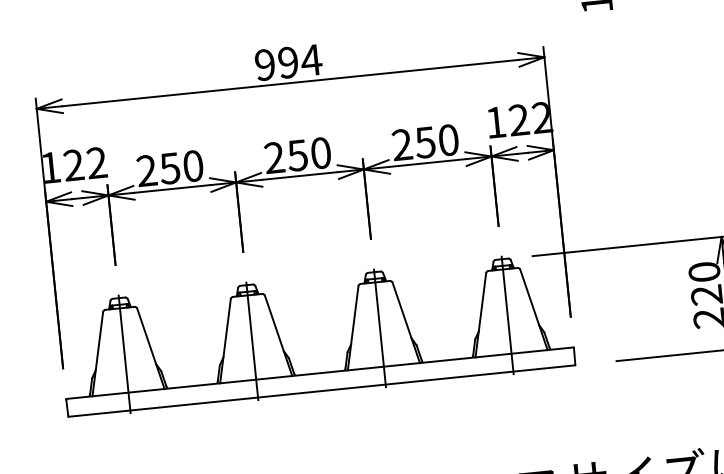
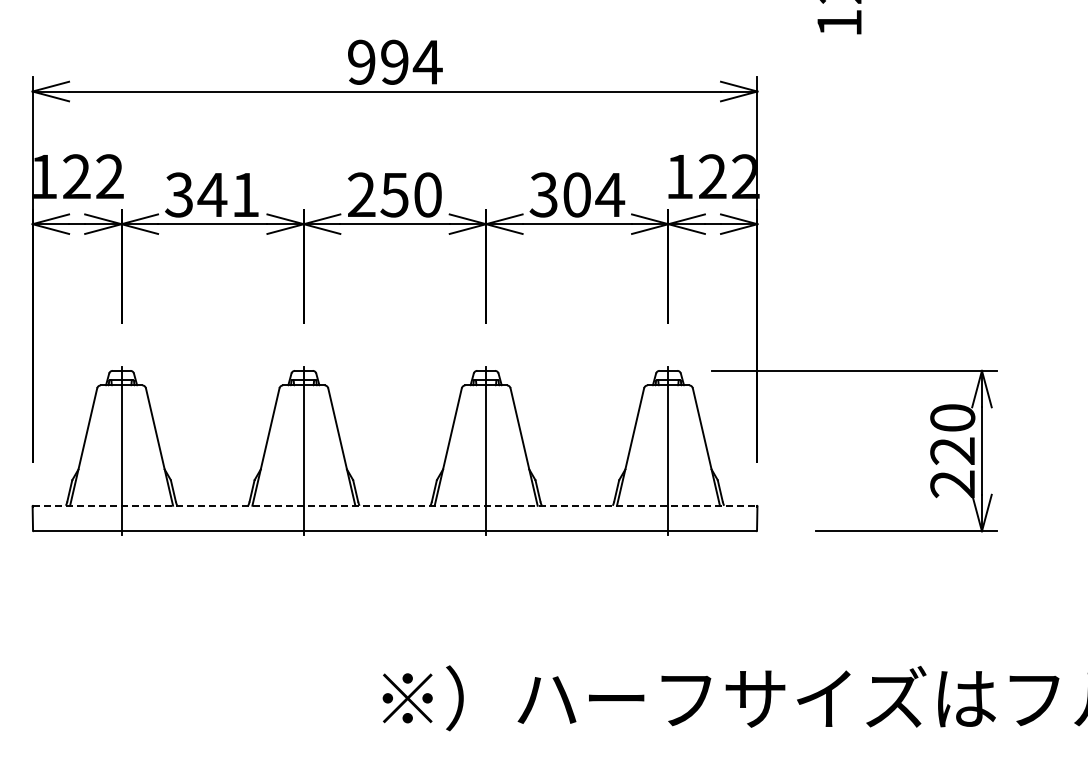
text: (425, 142) -> (577, 194), 250 -> 304
text: (170, 168) -> (212, 194), 250 -> 341
line: (320, 372) -> (395, 505), solid -> dashed

